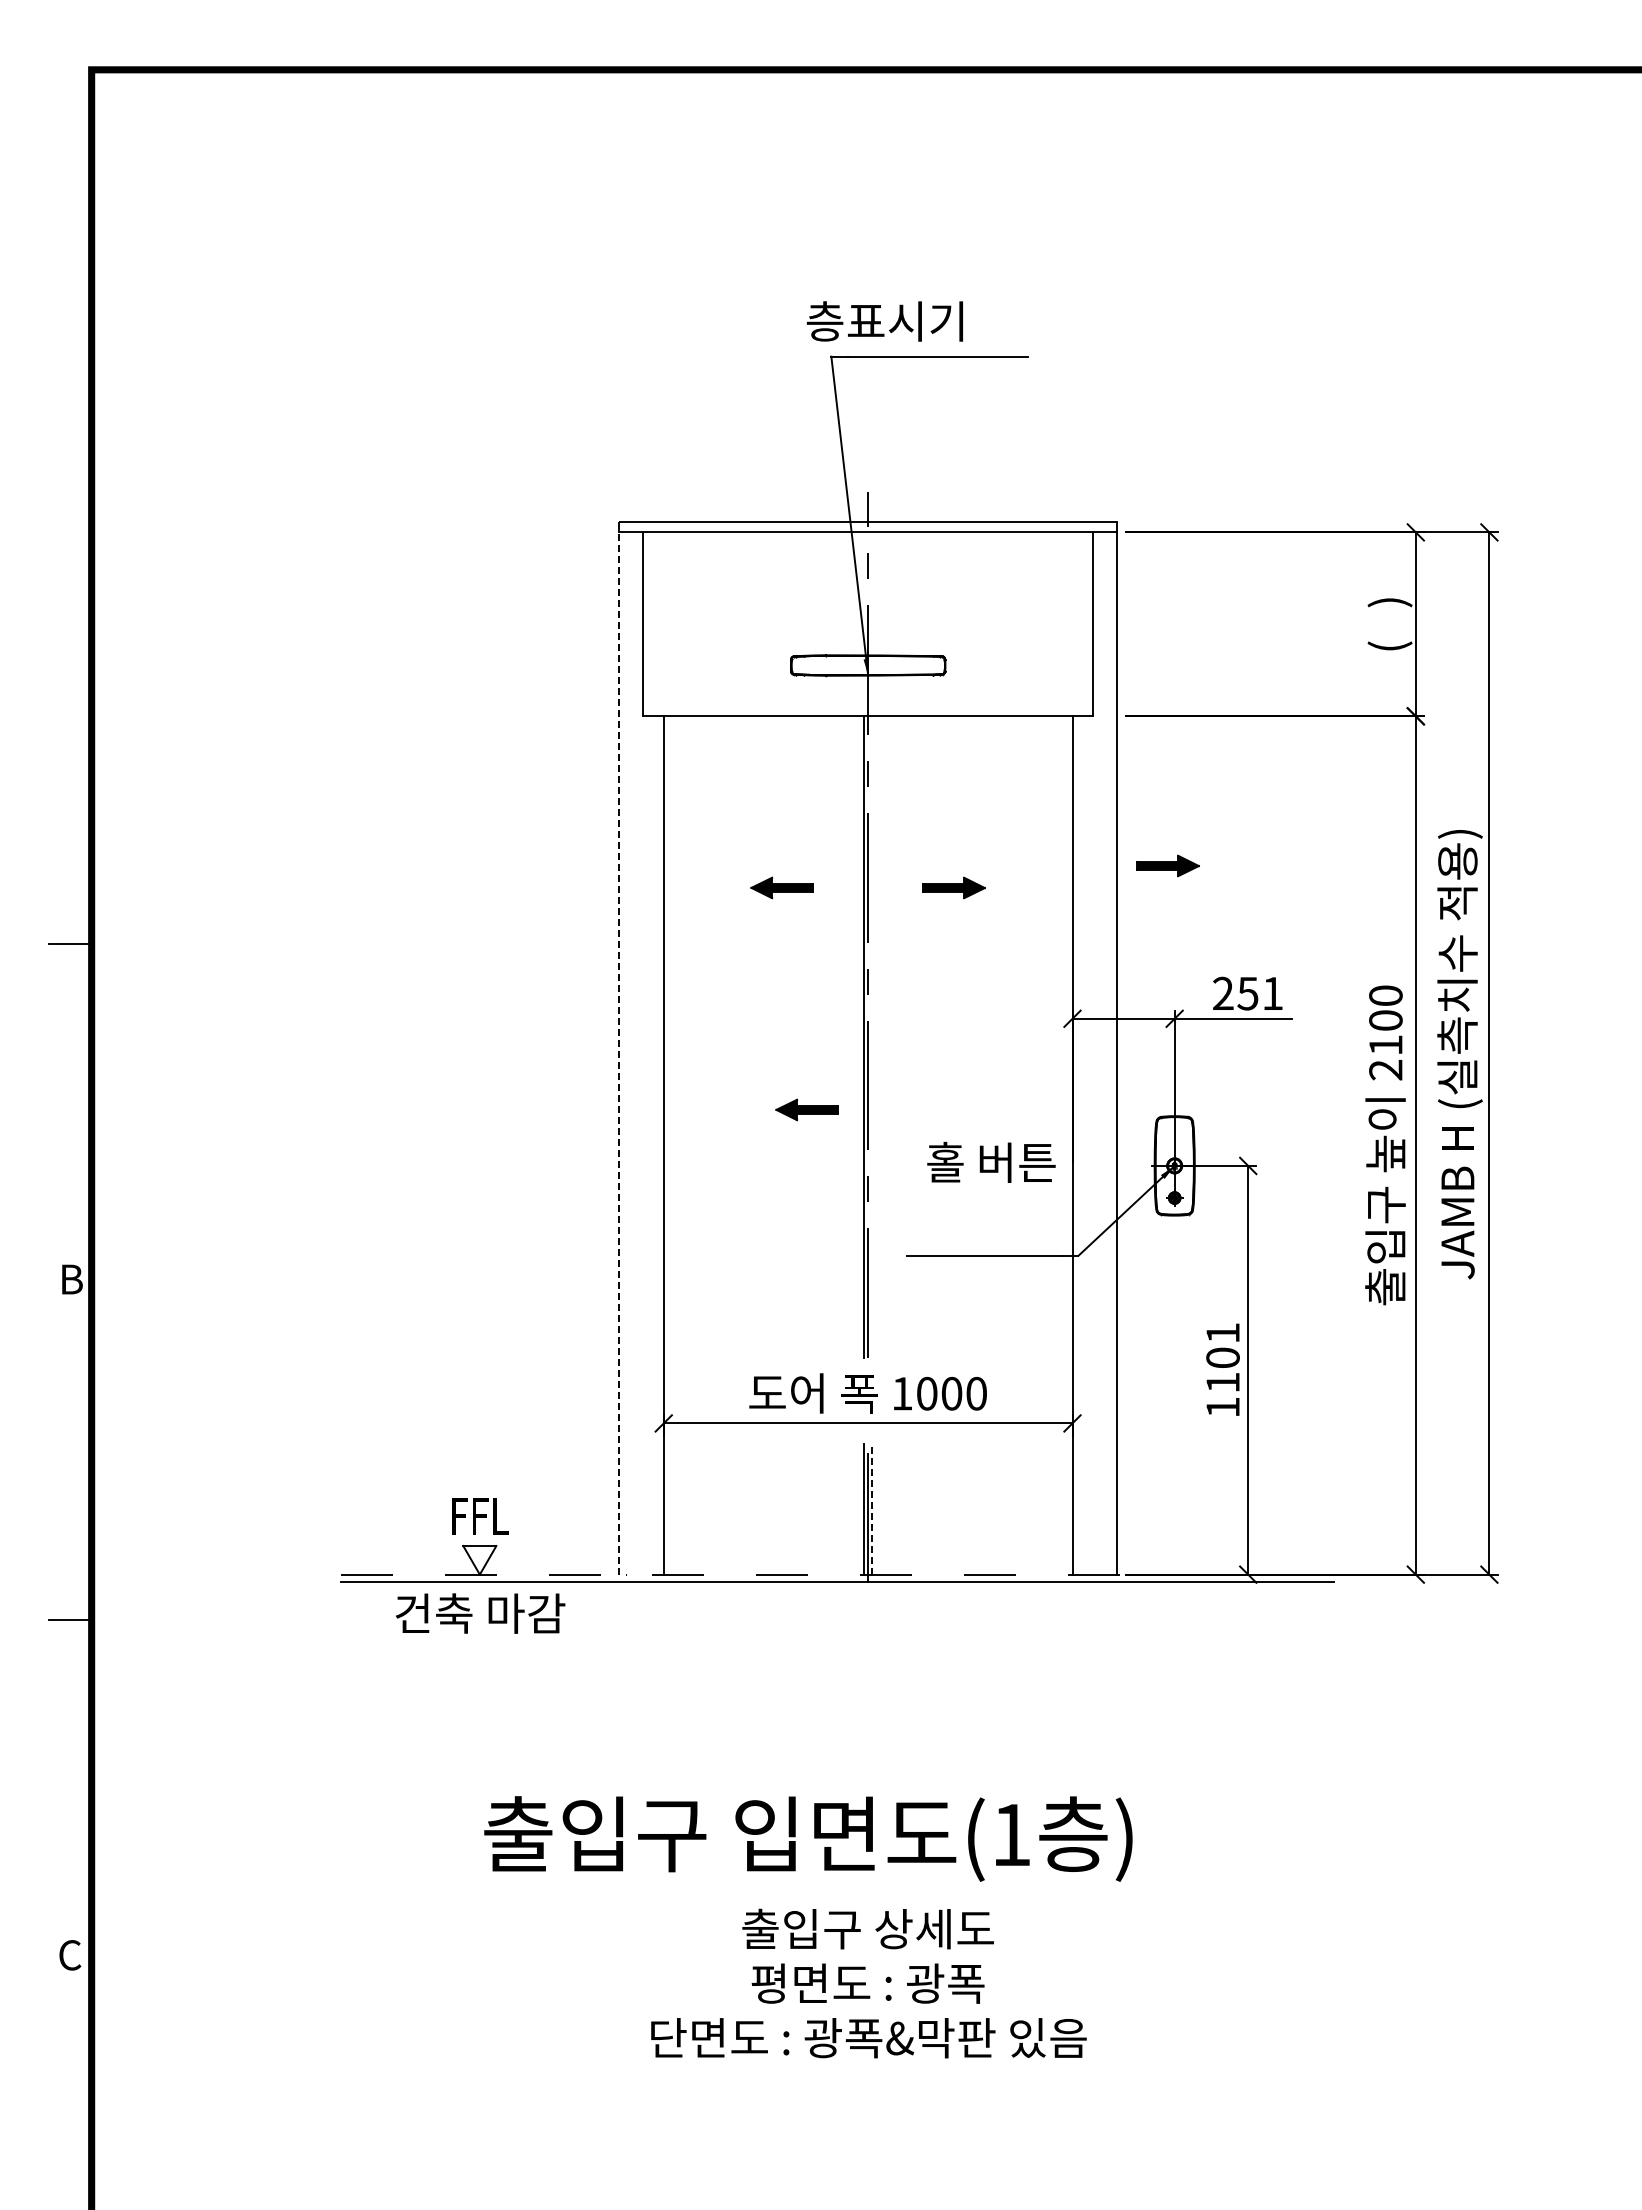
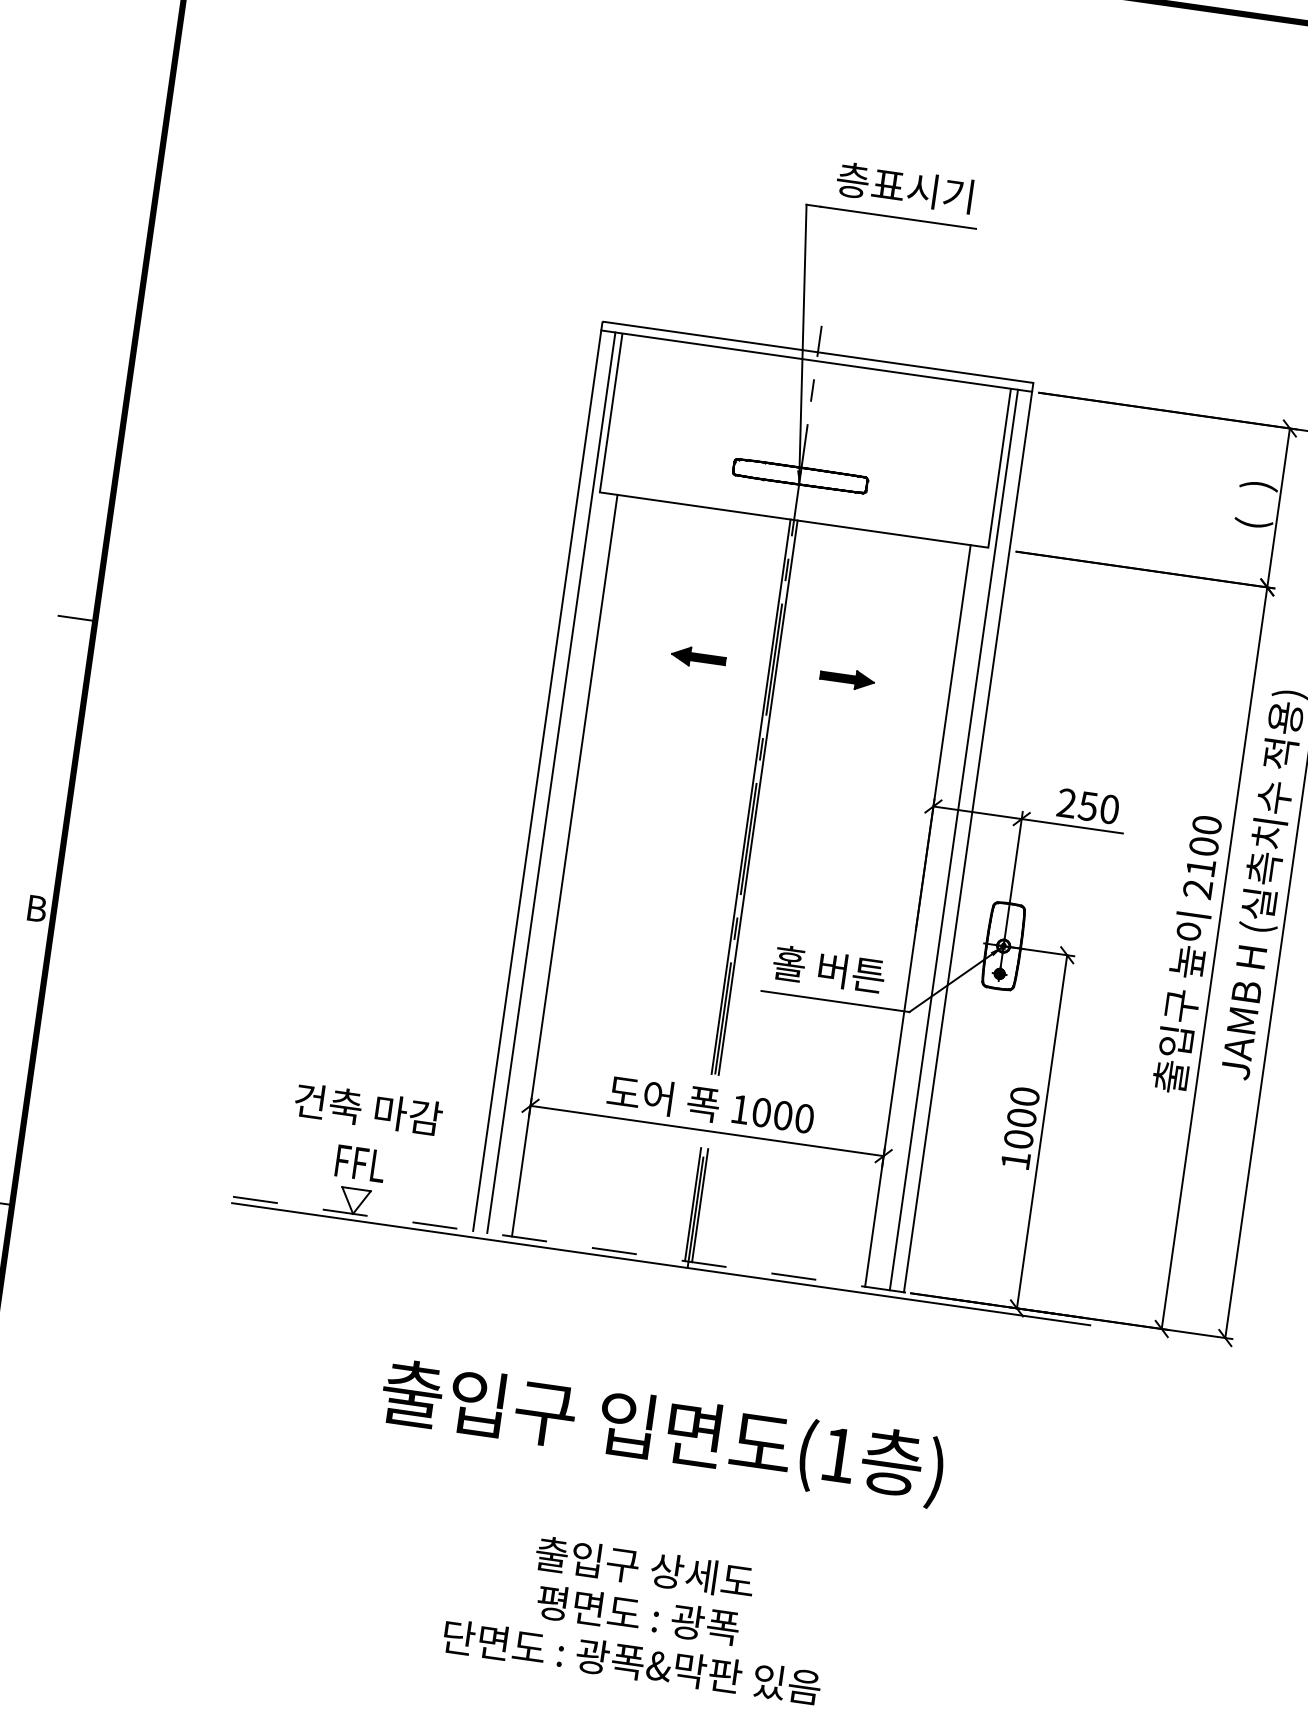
text: (884, 321) -> (904, 187), moved
part: (1167, 865) -> (1034, 685), removed
text: (1272, 993) -> (1109, 809), 251 -> 250
line: (872, 1037) -> (758, 798), added
line: (618, 1053) -> (536, 780), dashed -> solid
line: (635, 1053) -> (551, 782), added
line: (1101, 1053) -> (954, 840), added
part: (806, 1109) -> (692, 852), removed
text: (991, 1162) -> (829, 969), moved
text: (1222, 1357) -> (1021, 1117), 1101 -> 1000
line: (872, 1508) -> (700, 1205), dashed -> solid
text: (480, 1613) -> (368, 1109), moved
text: (808, 1838) -> (662, 1433), moved

